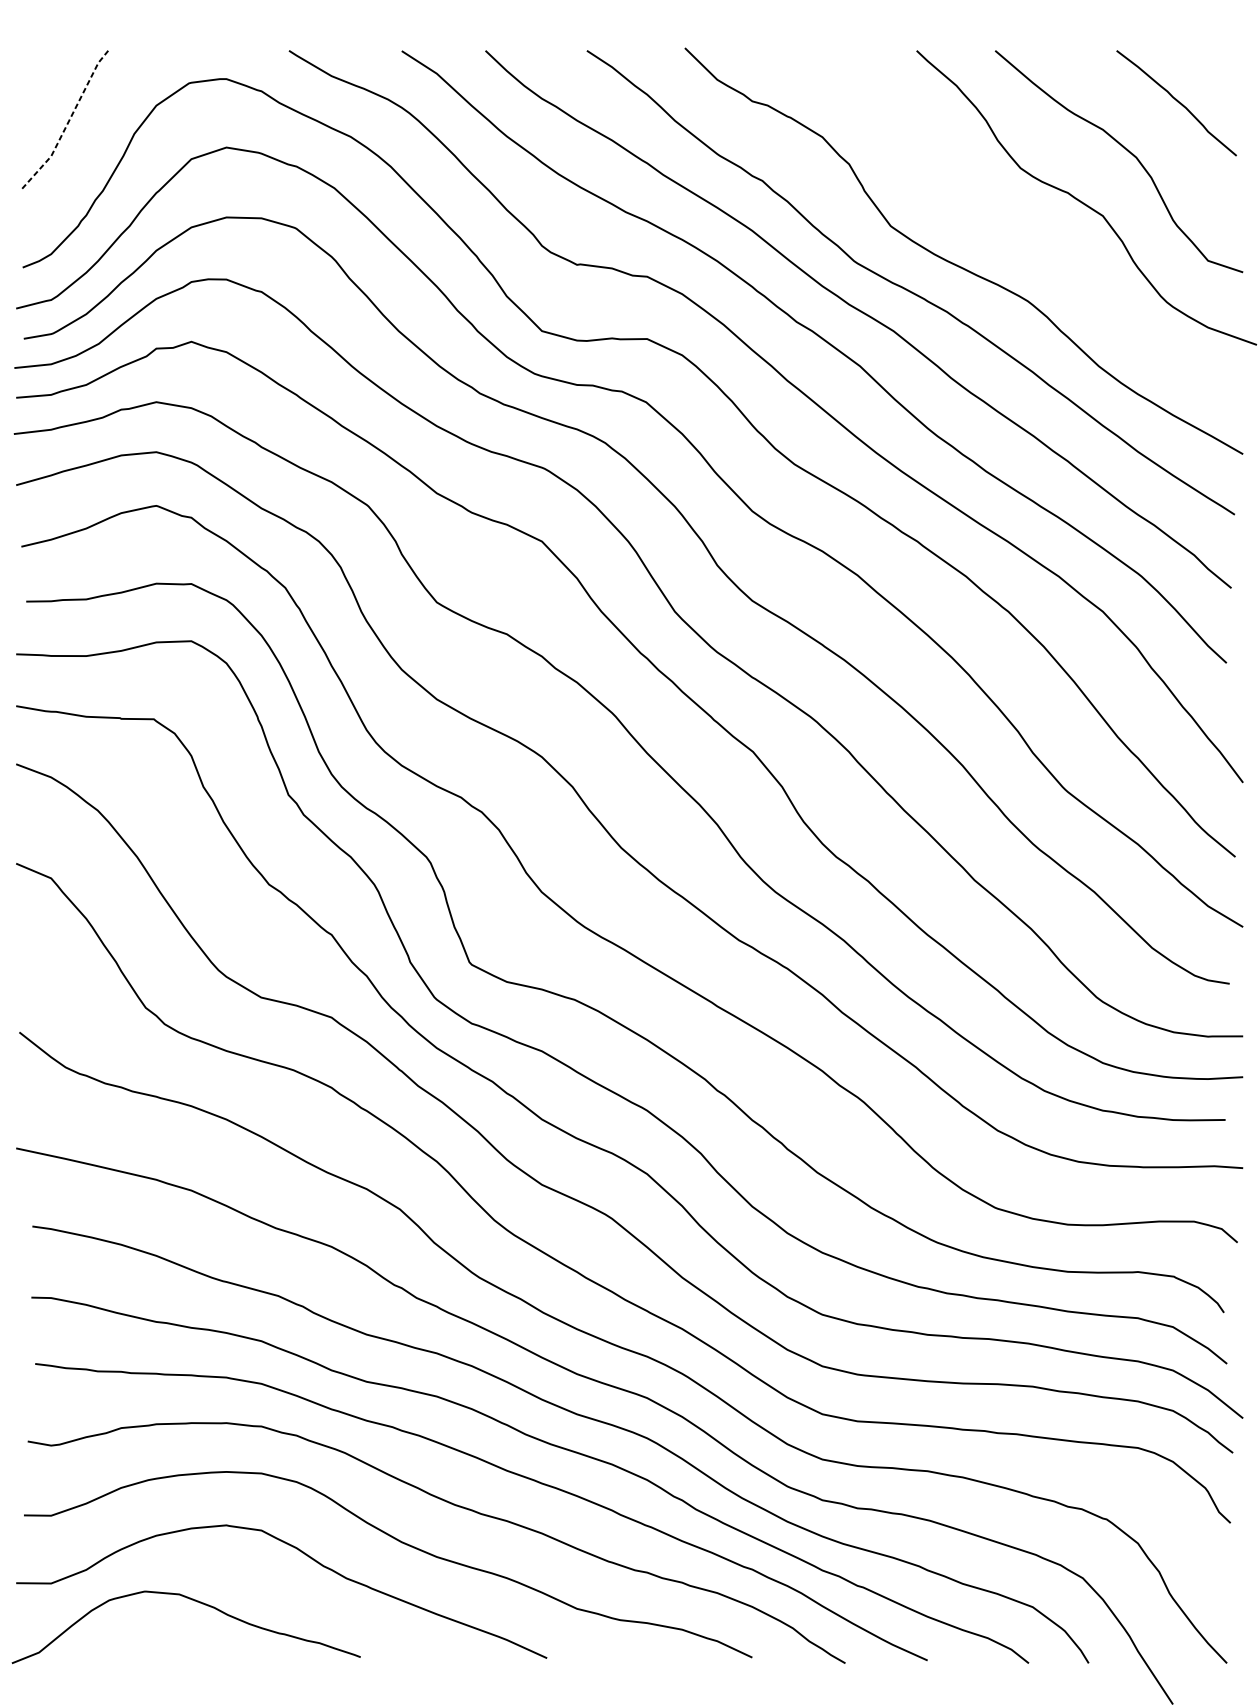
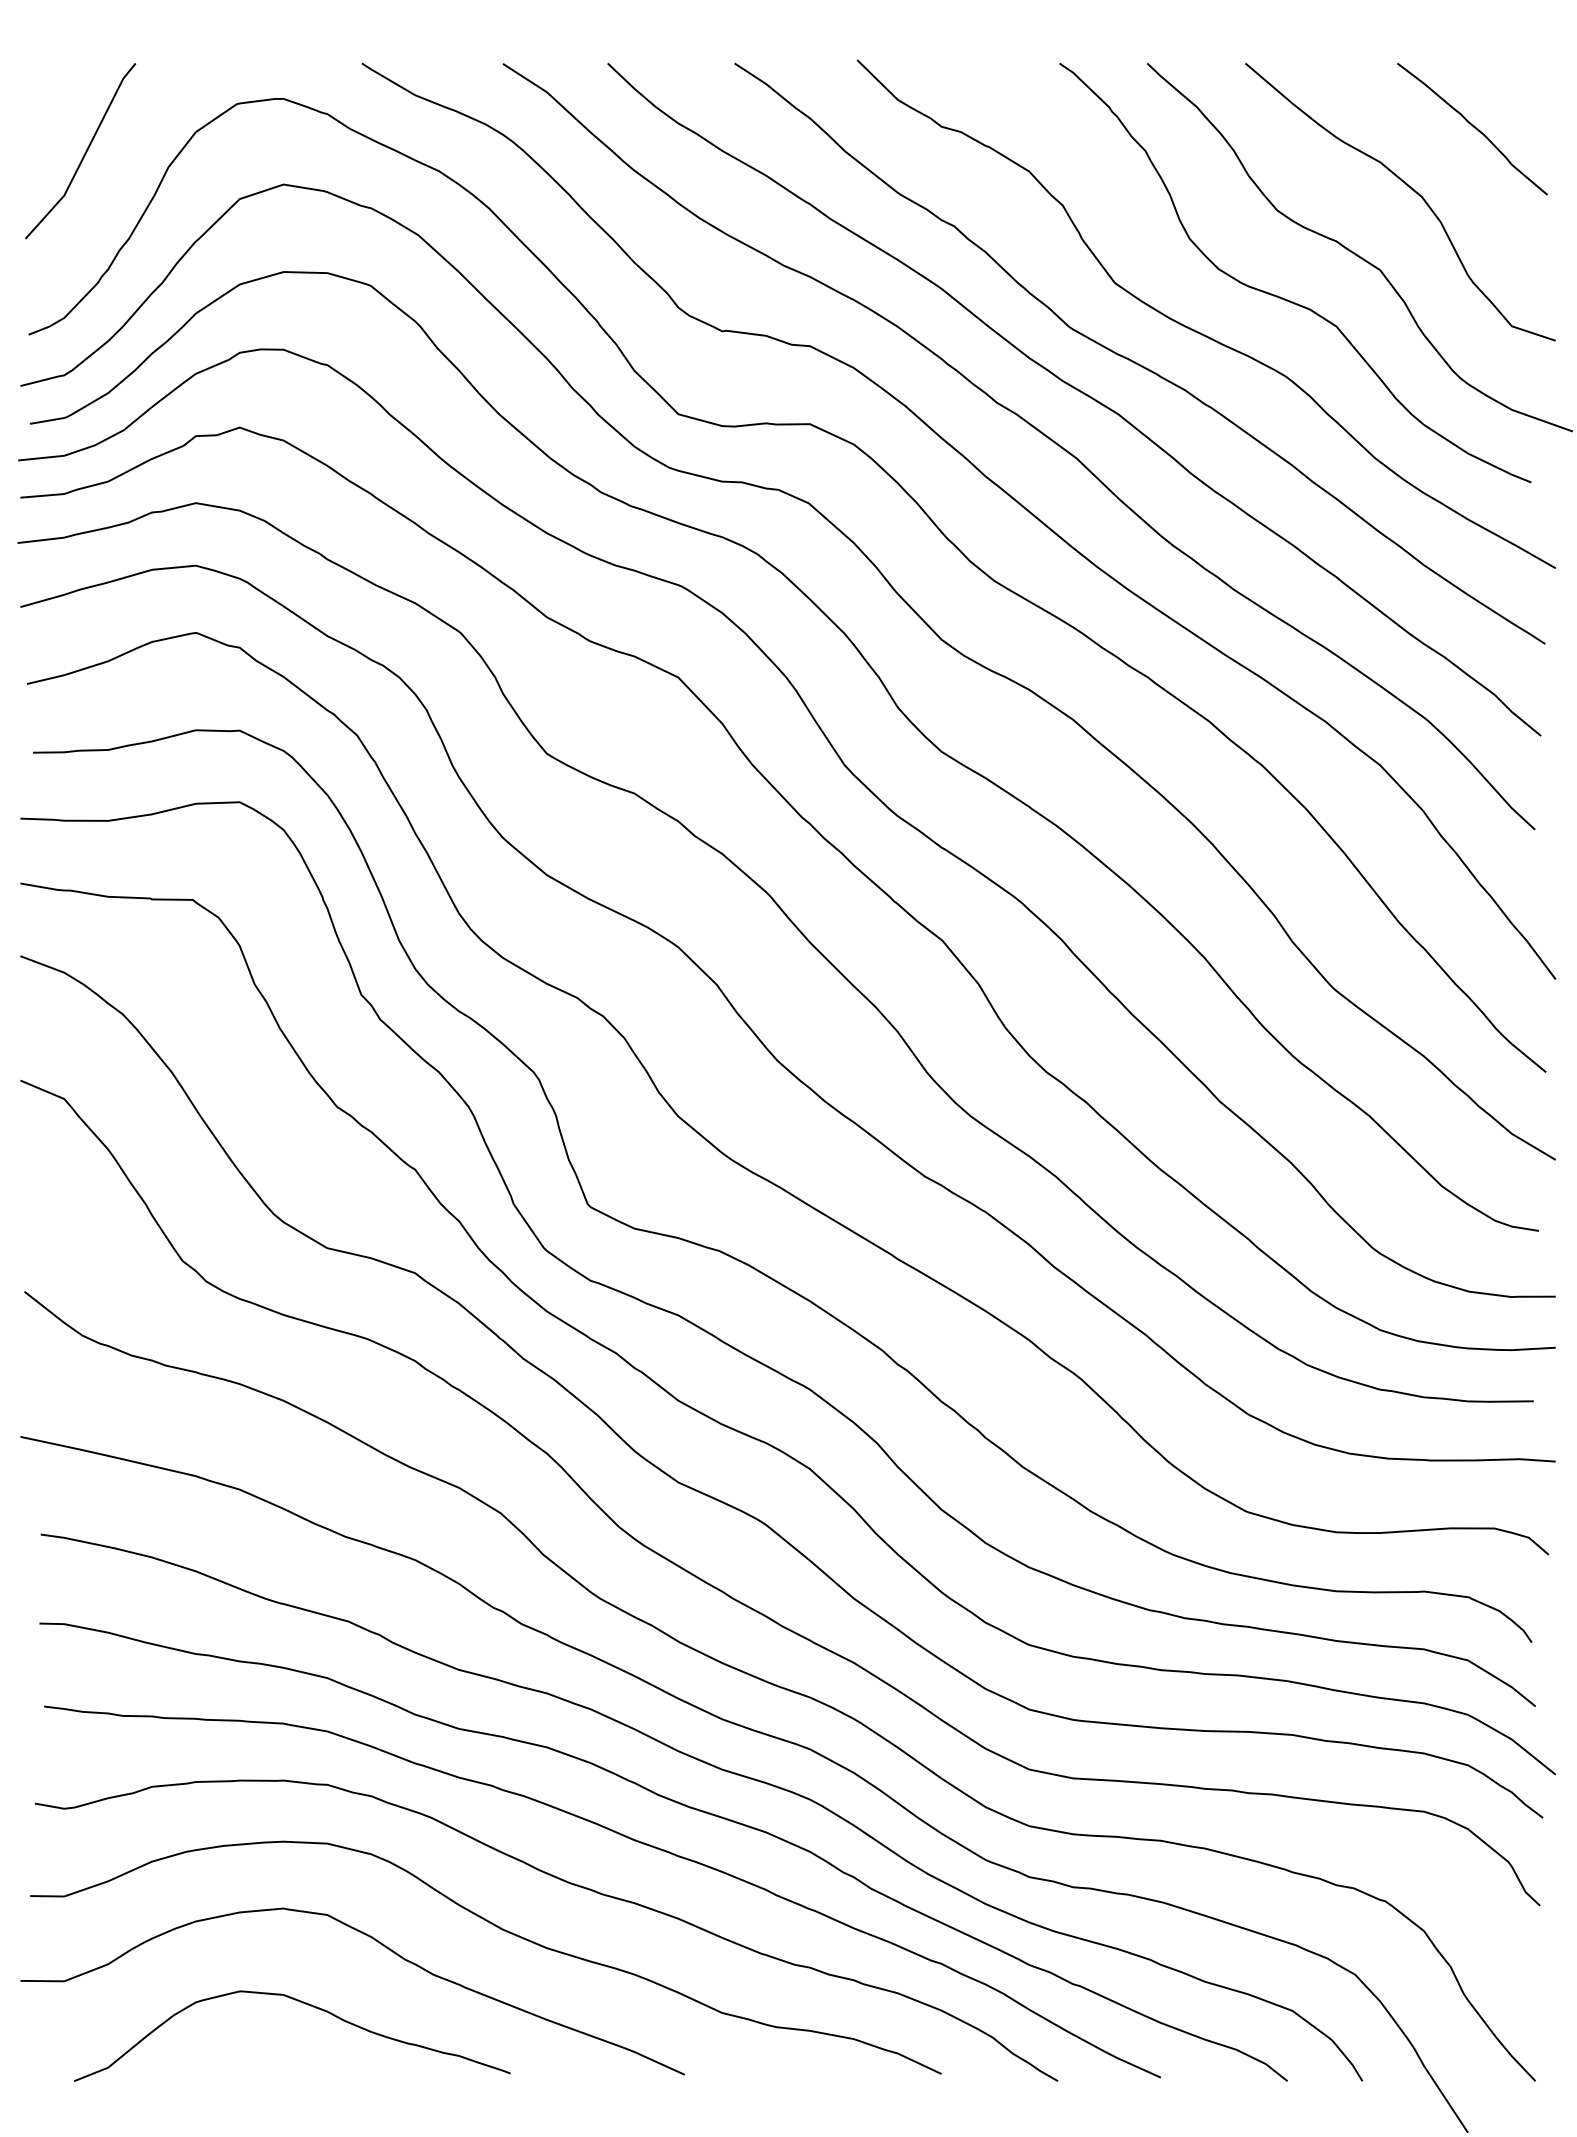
line: (67, 123) -> (84, 154), dashed -> solid
curve: (1027, 238) -> (1285, 298), added
curve: (194, 1601) -> (302, 2003), moved

